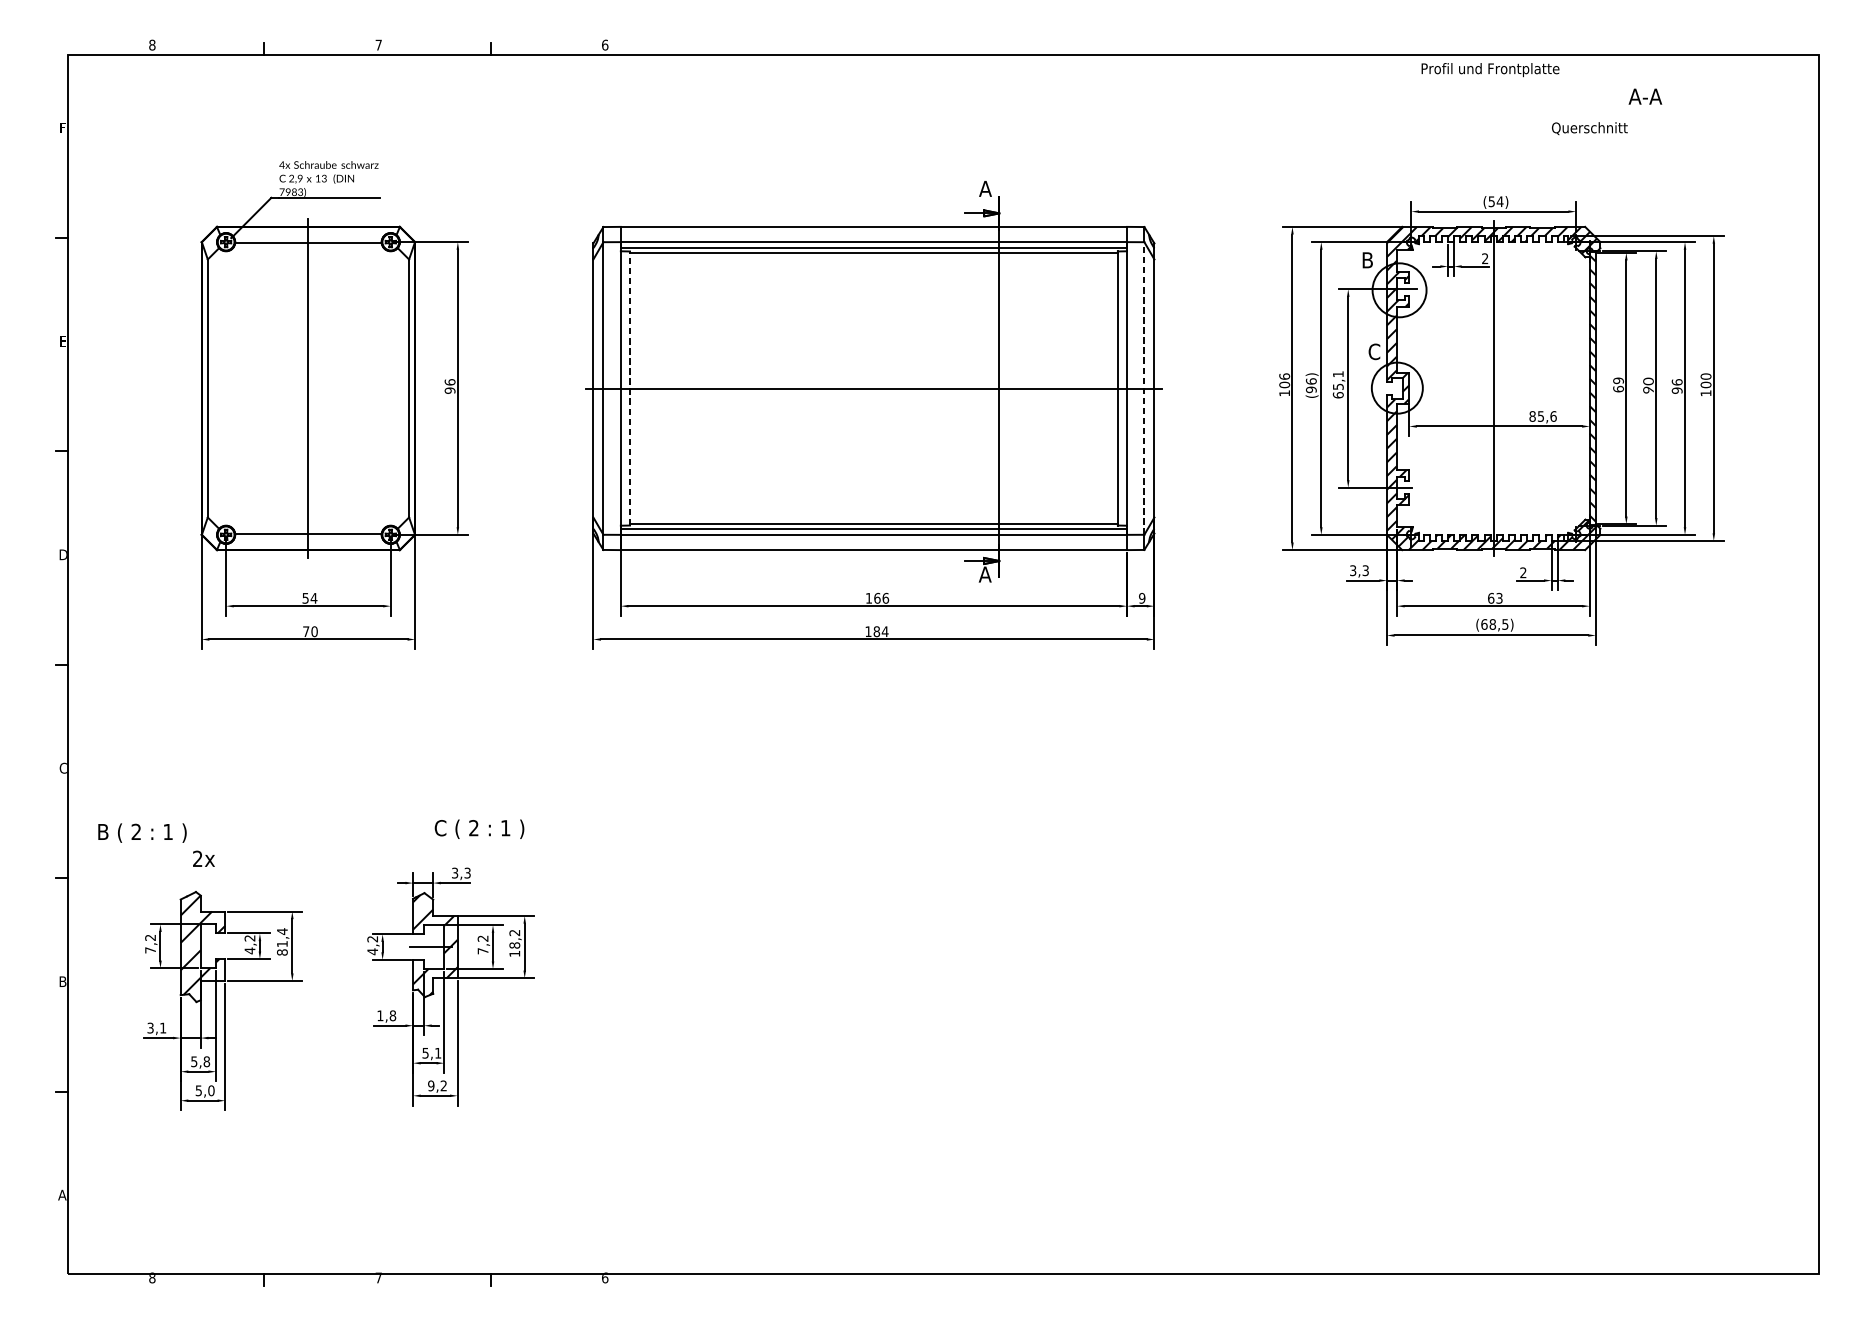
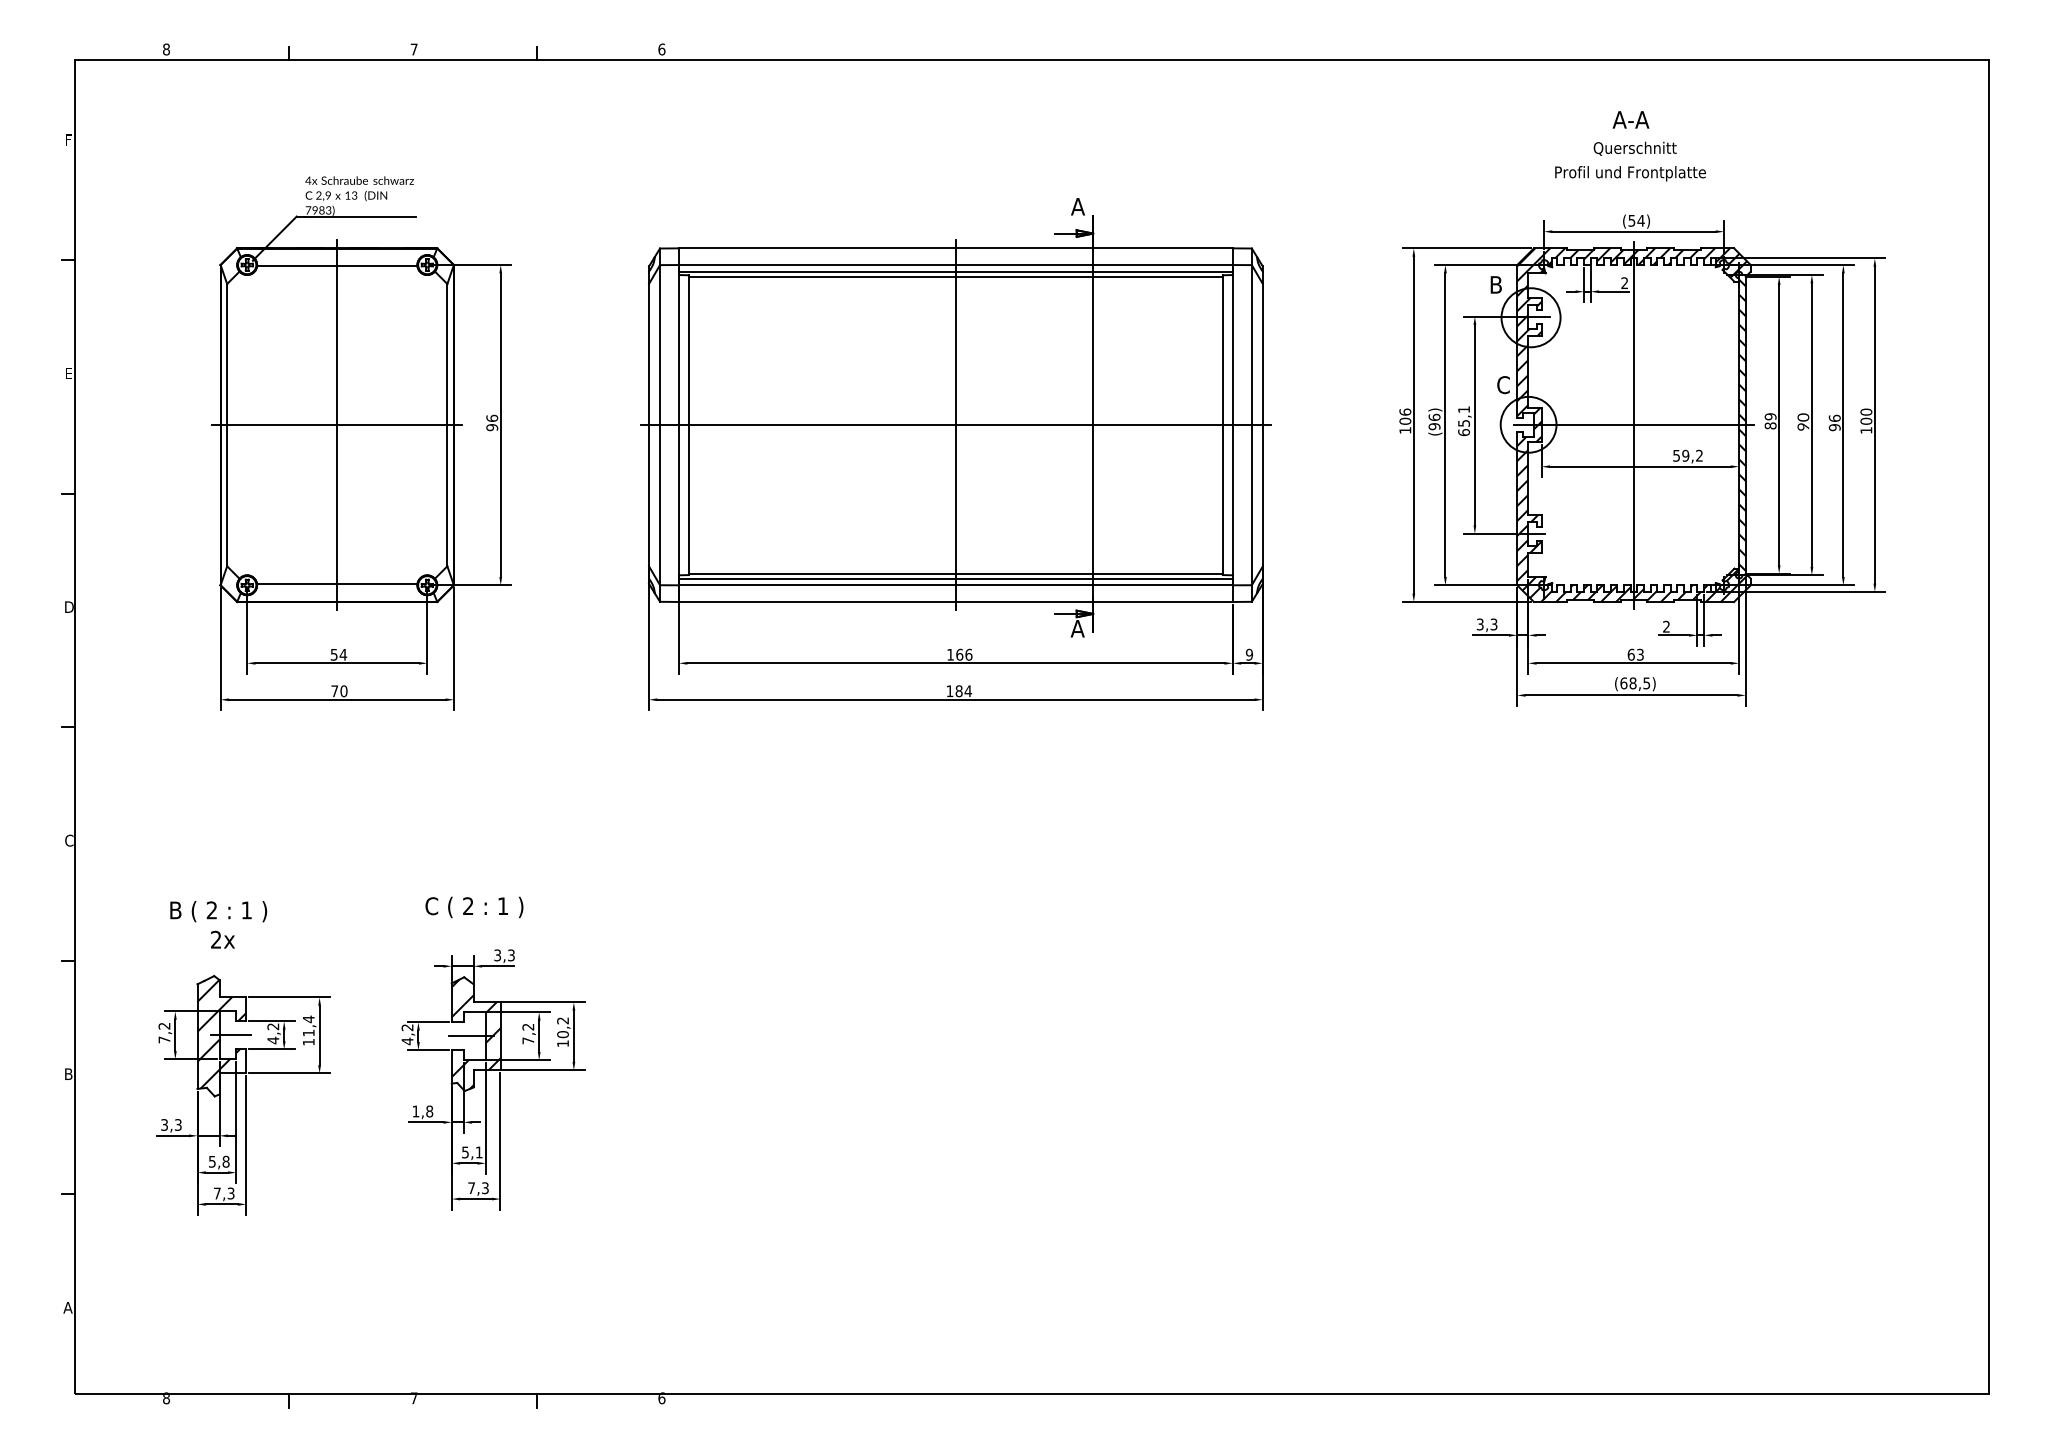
text: (1490, 69) -> (1630, 173), moved
text: (1644, 96) -> (1630, 119), moved
text: (1589, 128) -> (1634, 148), moved
line: (1144, 387) -> (1251, 424), dashed -> solid
line: (308, 388) -> (337, 425), added
line: (630, 388) -> (689, 425), dashed -> solid
line: (873, 388) -> (955, 425), added
line: (1493, 388) -> (1633, 425), added
text: (1618, 388) -> (1770, 425), 69 -> 89
text: (1543, 416) -> (1688, 455), 85,6 -> 59,2
text: (479, 829) -> (474, 907), moved
text: (142, 833) -> (218, 911), moved
text: (514, 945) -> (562, 1034), 18,2 -> 10,2
line: (210, 946) -> (230, 1035), added
text: (282, 951) -> (308, 1041), 81,4 -> 11,4
text: (162, 1027) -> (177, 1124), 3,1 -> 3,3
text: (437, 1086) -> (478, 1188), 9,2 -> 7,3
text: (205, 1090) -> (224, 1193), 5,0 -> 7,3

